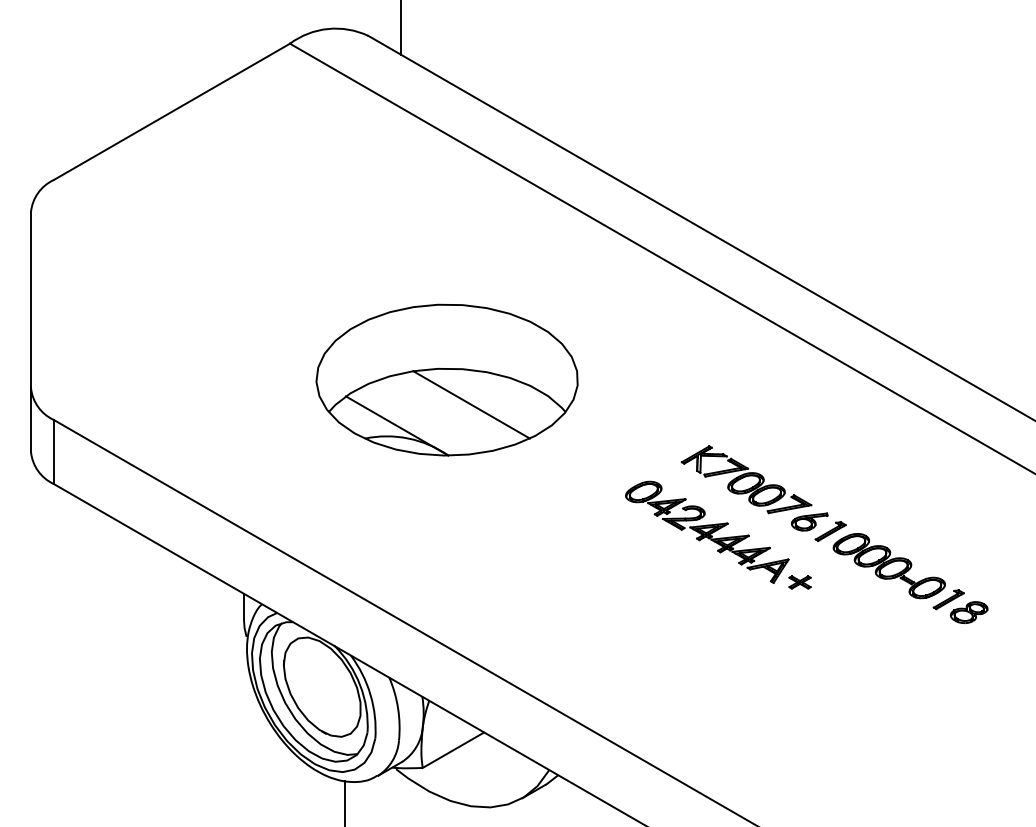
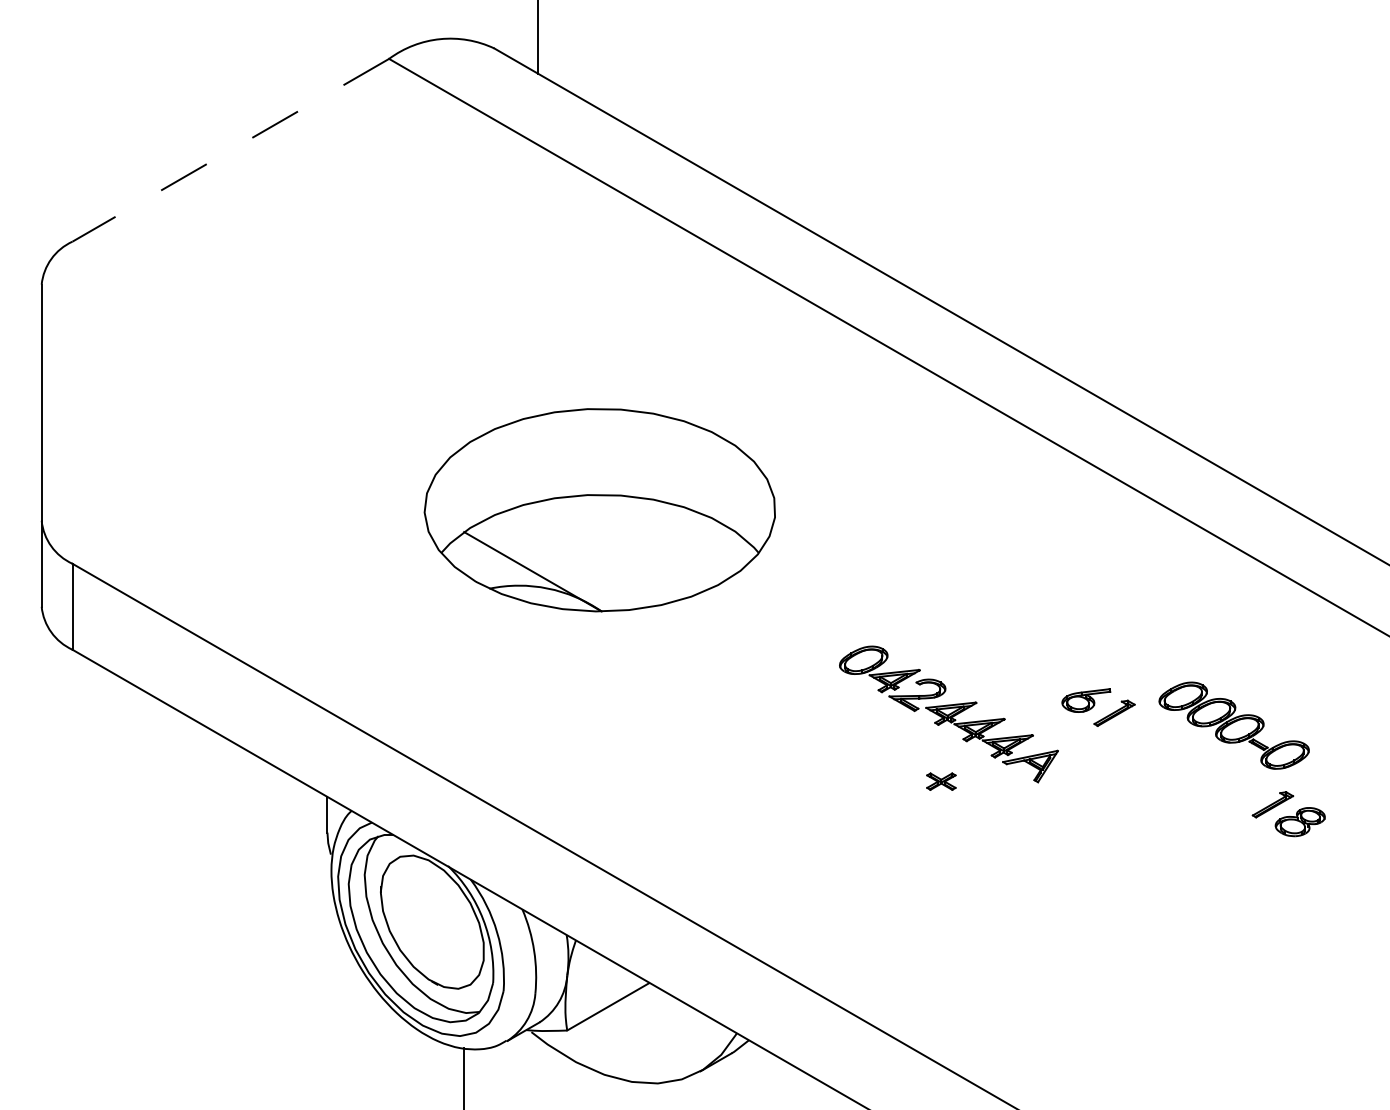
line: (171, 111) -> (230, 150), solid -> dashed
line: (471, 404) -> (632, 543), removed
part: (746, 479) -> (1001, 643), removed
part: (888, 565) -> (1233, 725), moved
part: (800, 582) -> (941, 781), moved

